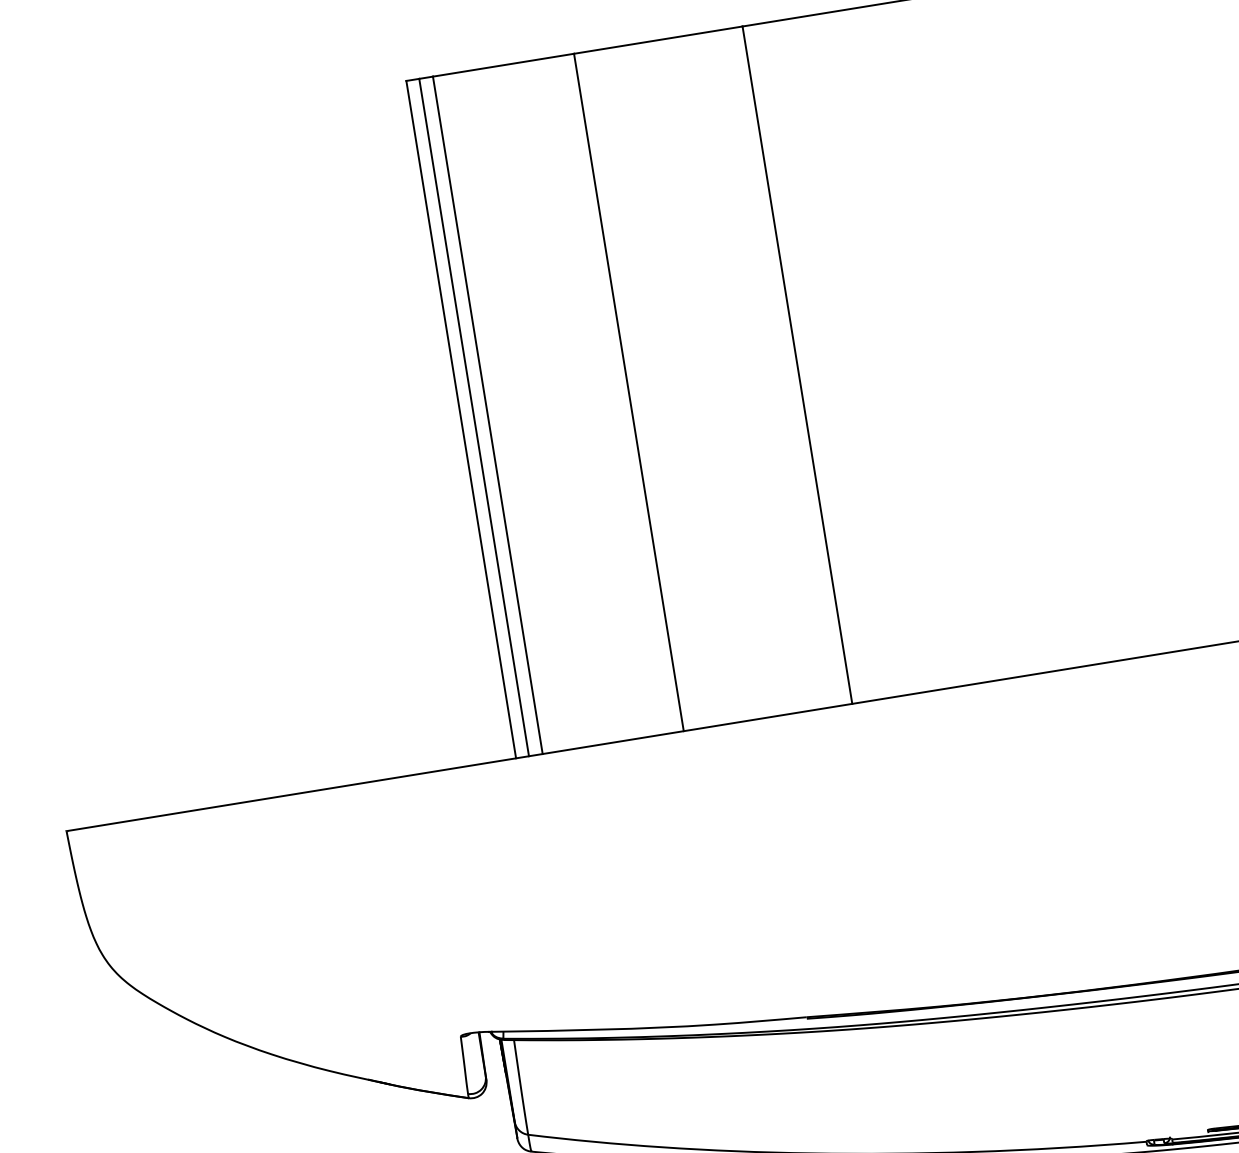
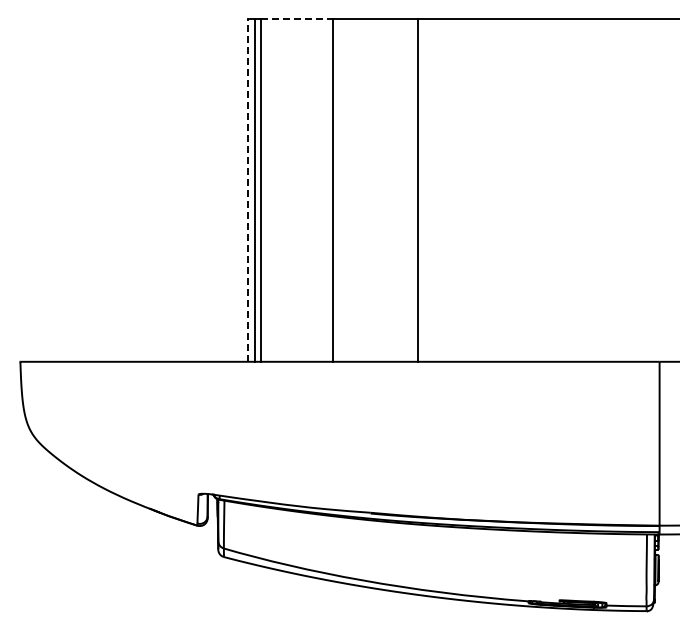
line: (504, 64) -> (297, 18), solid -> dashed
line: (461, 417) -> (248, 189), solid -> dashed

